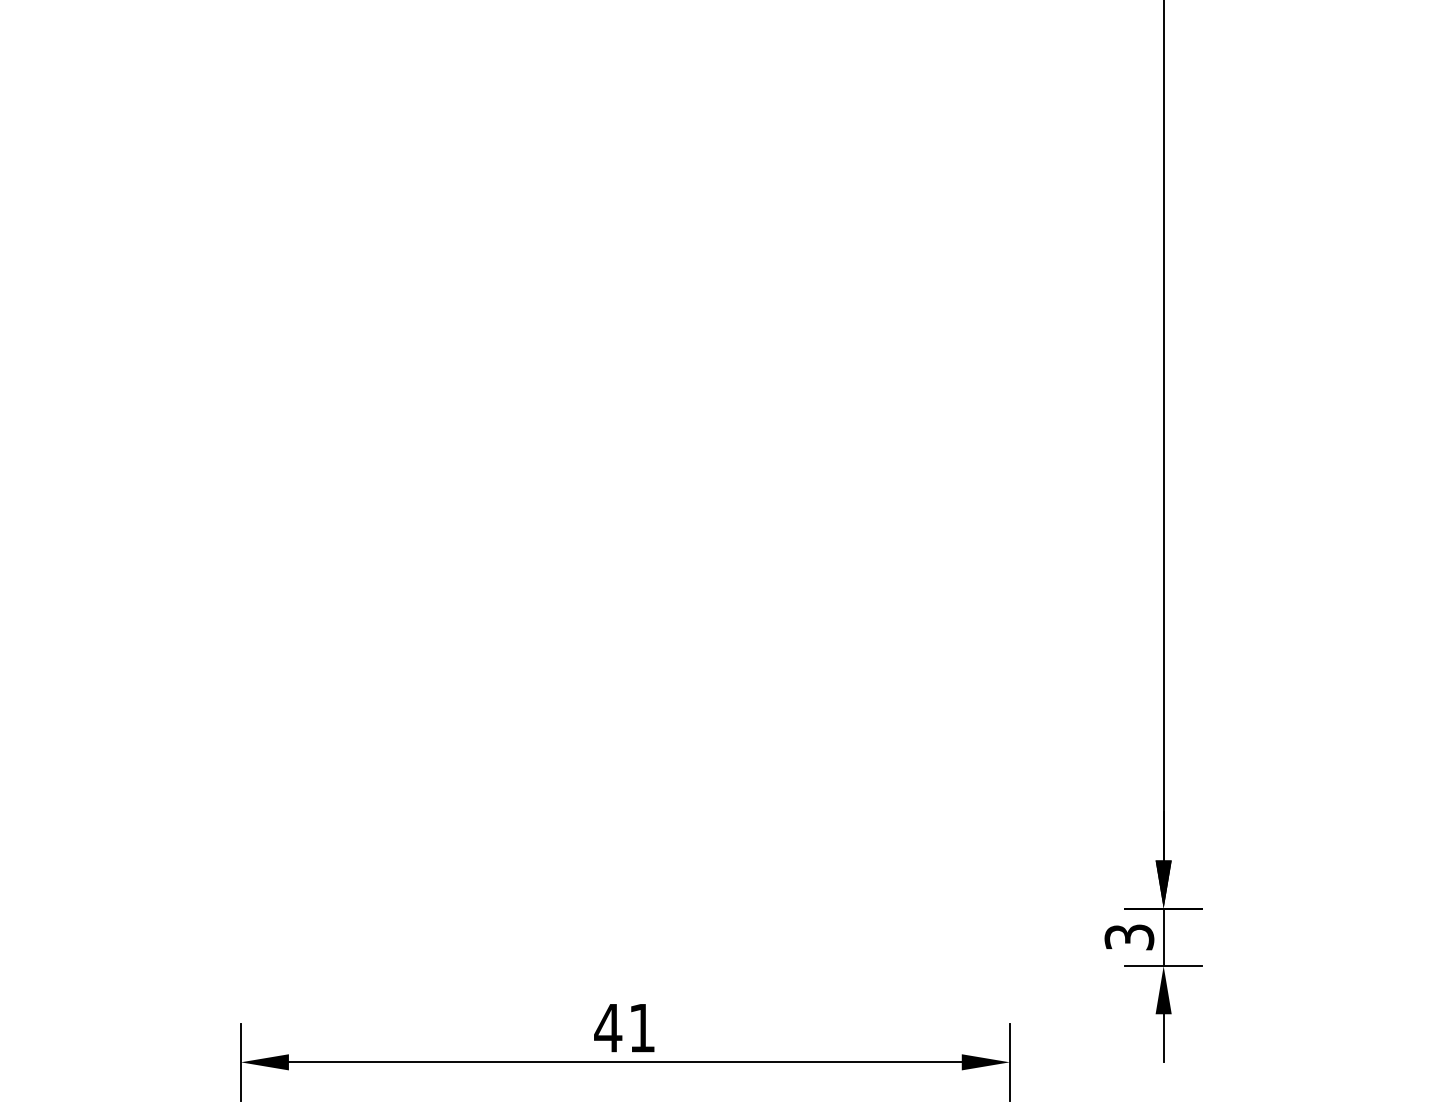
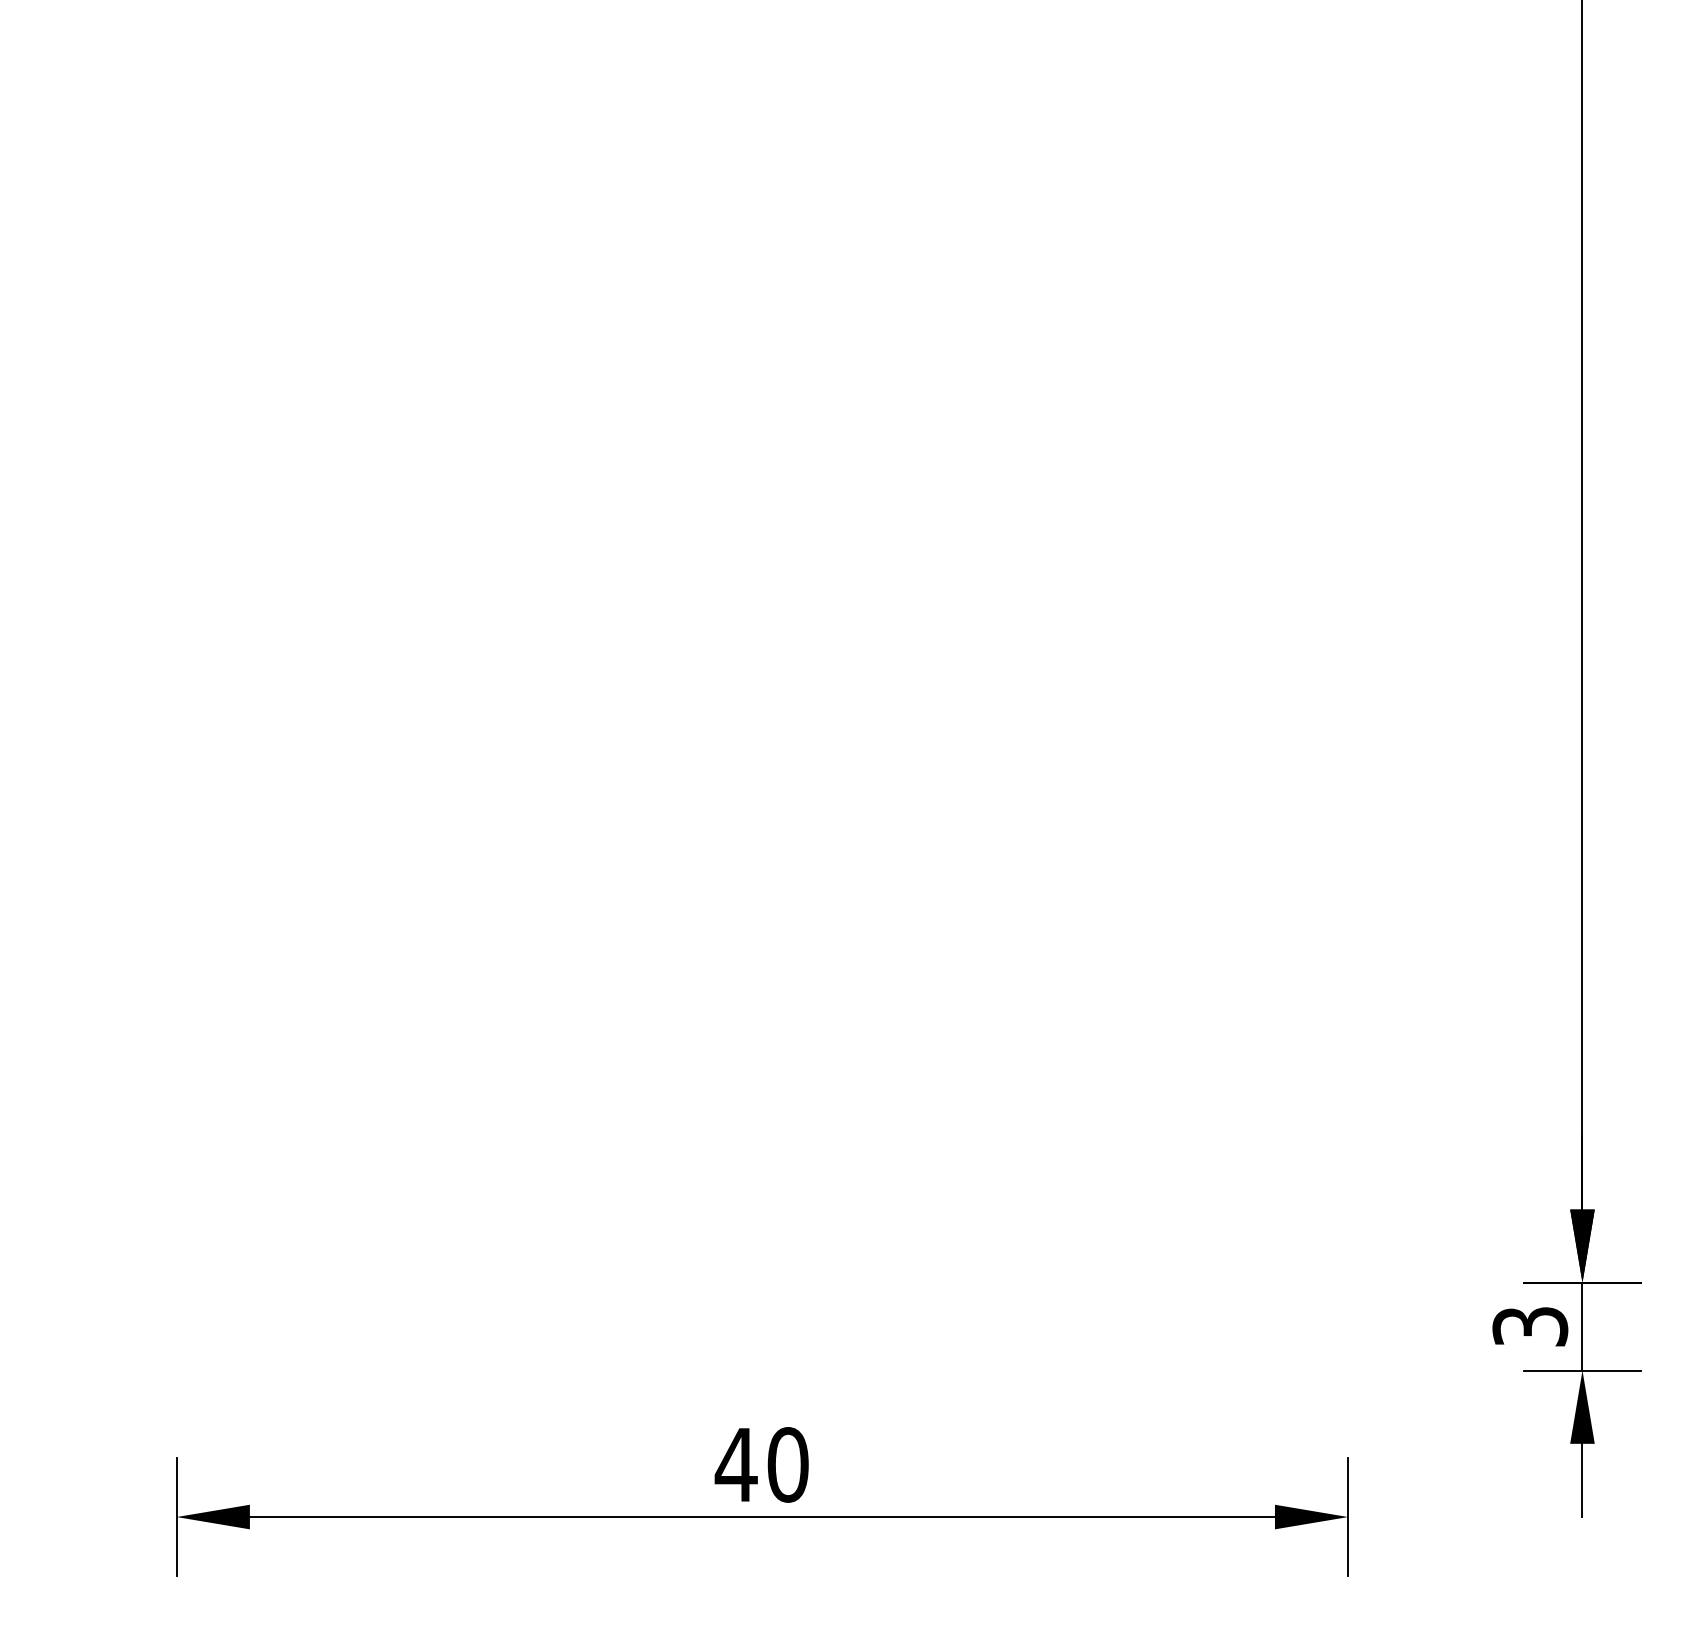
text: (642, 1027) -> (788, 1463), 41 -> 40

